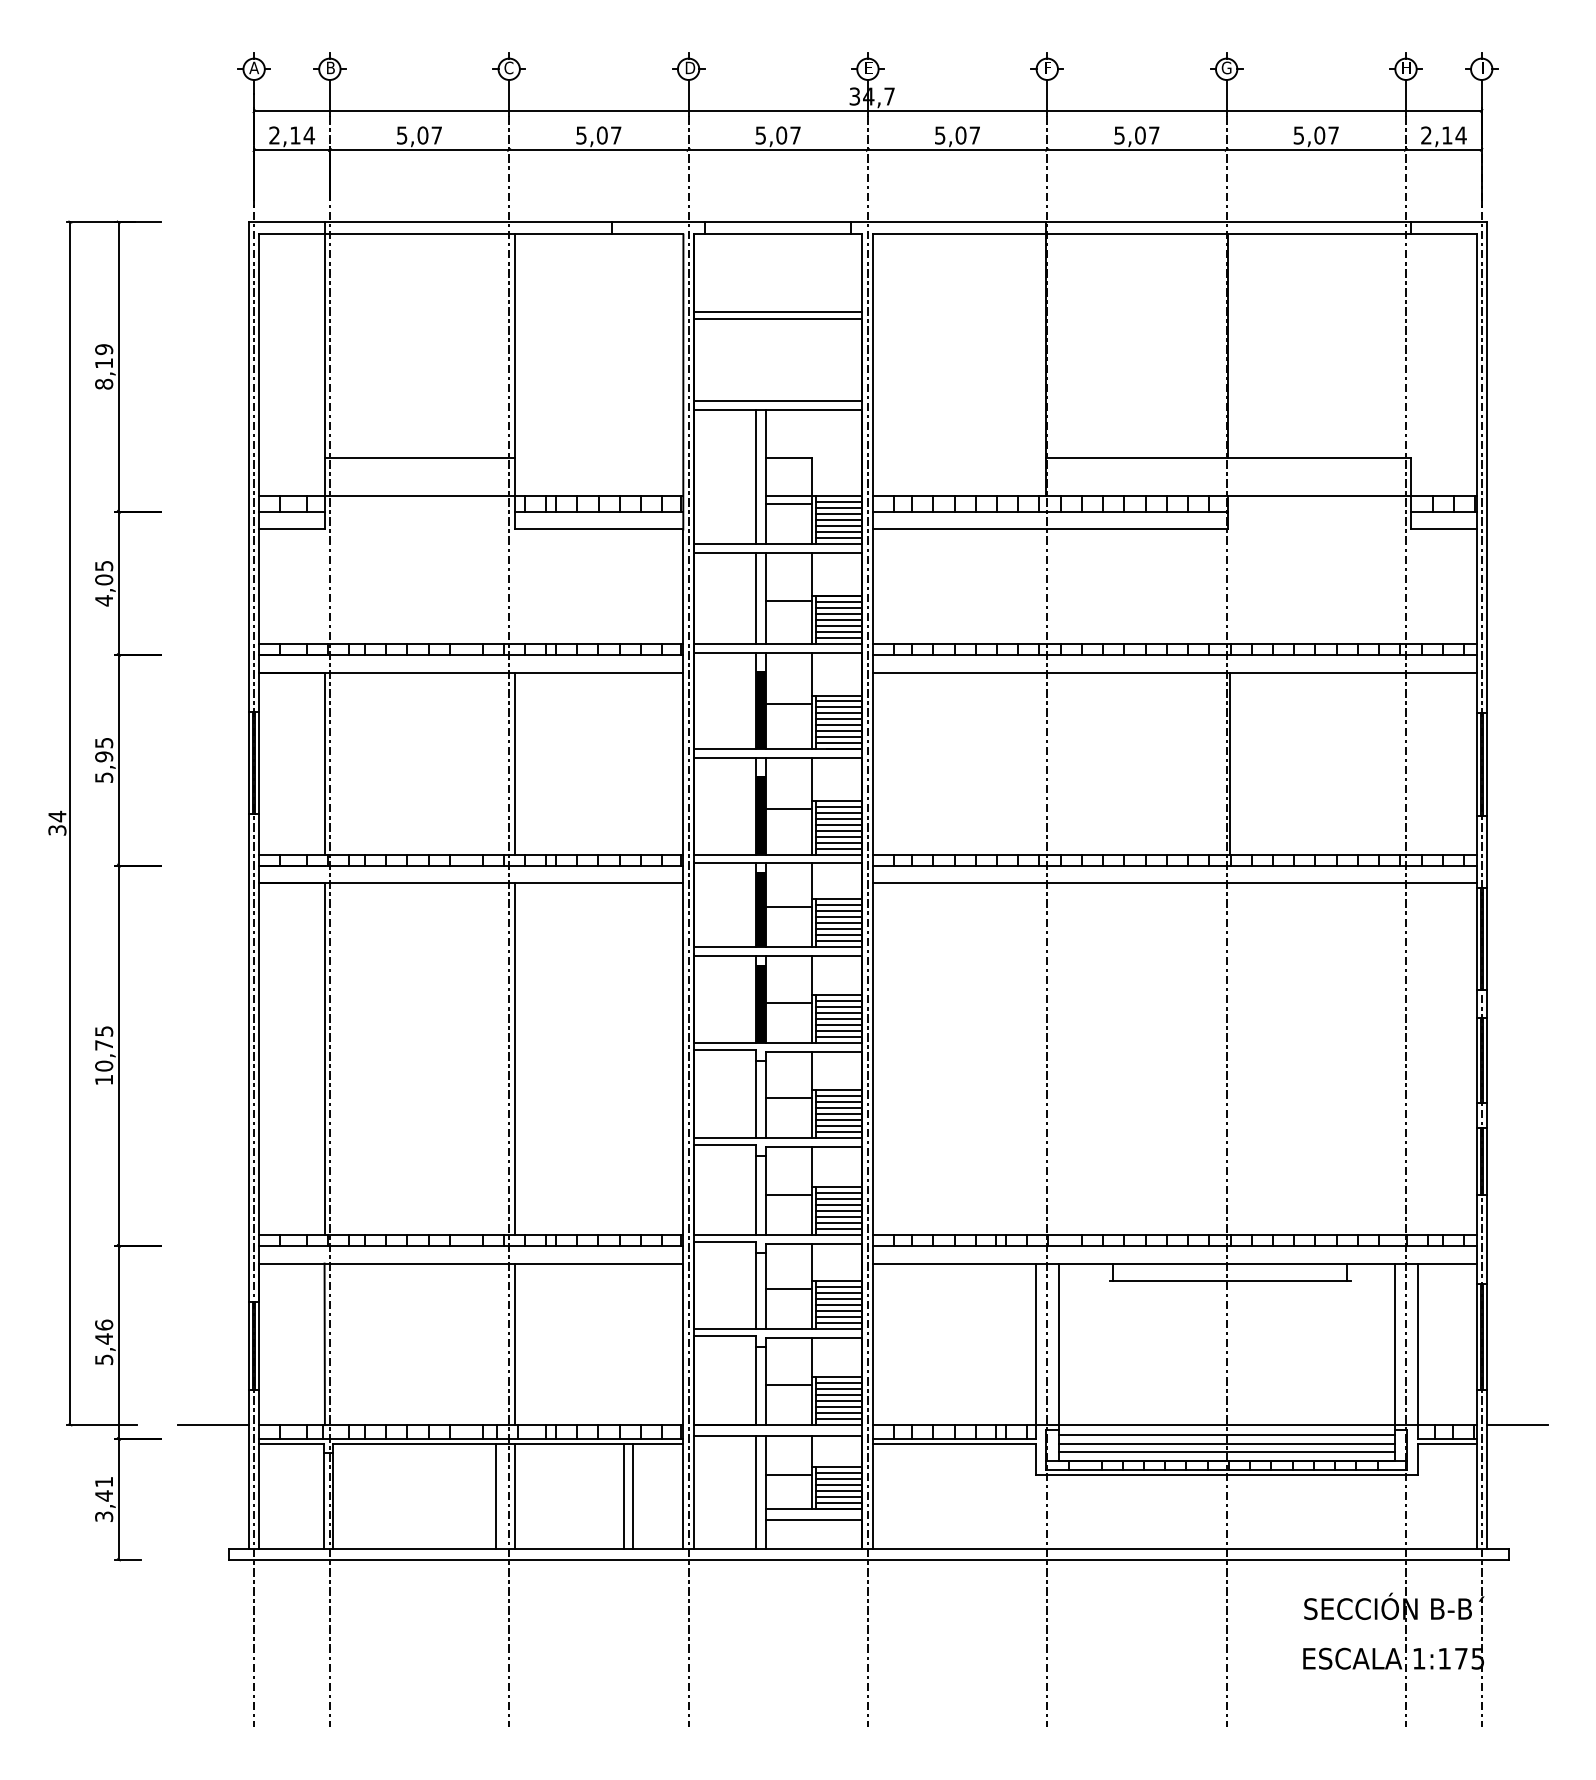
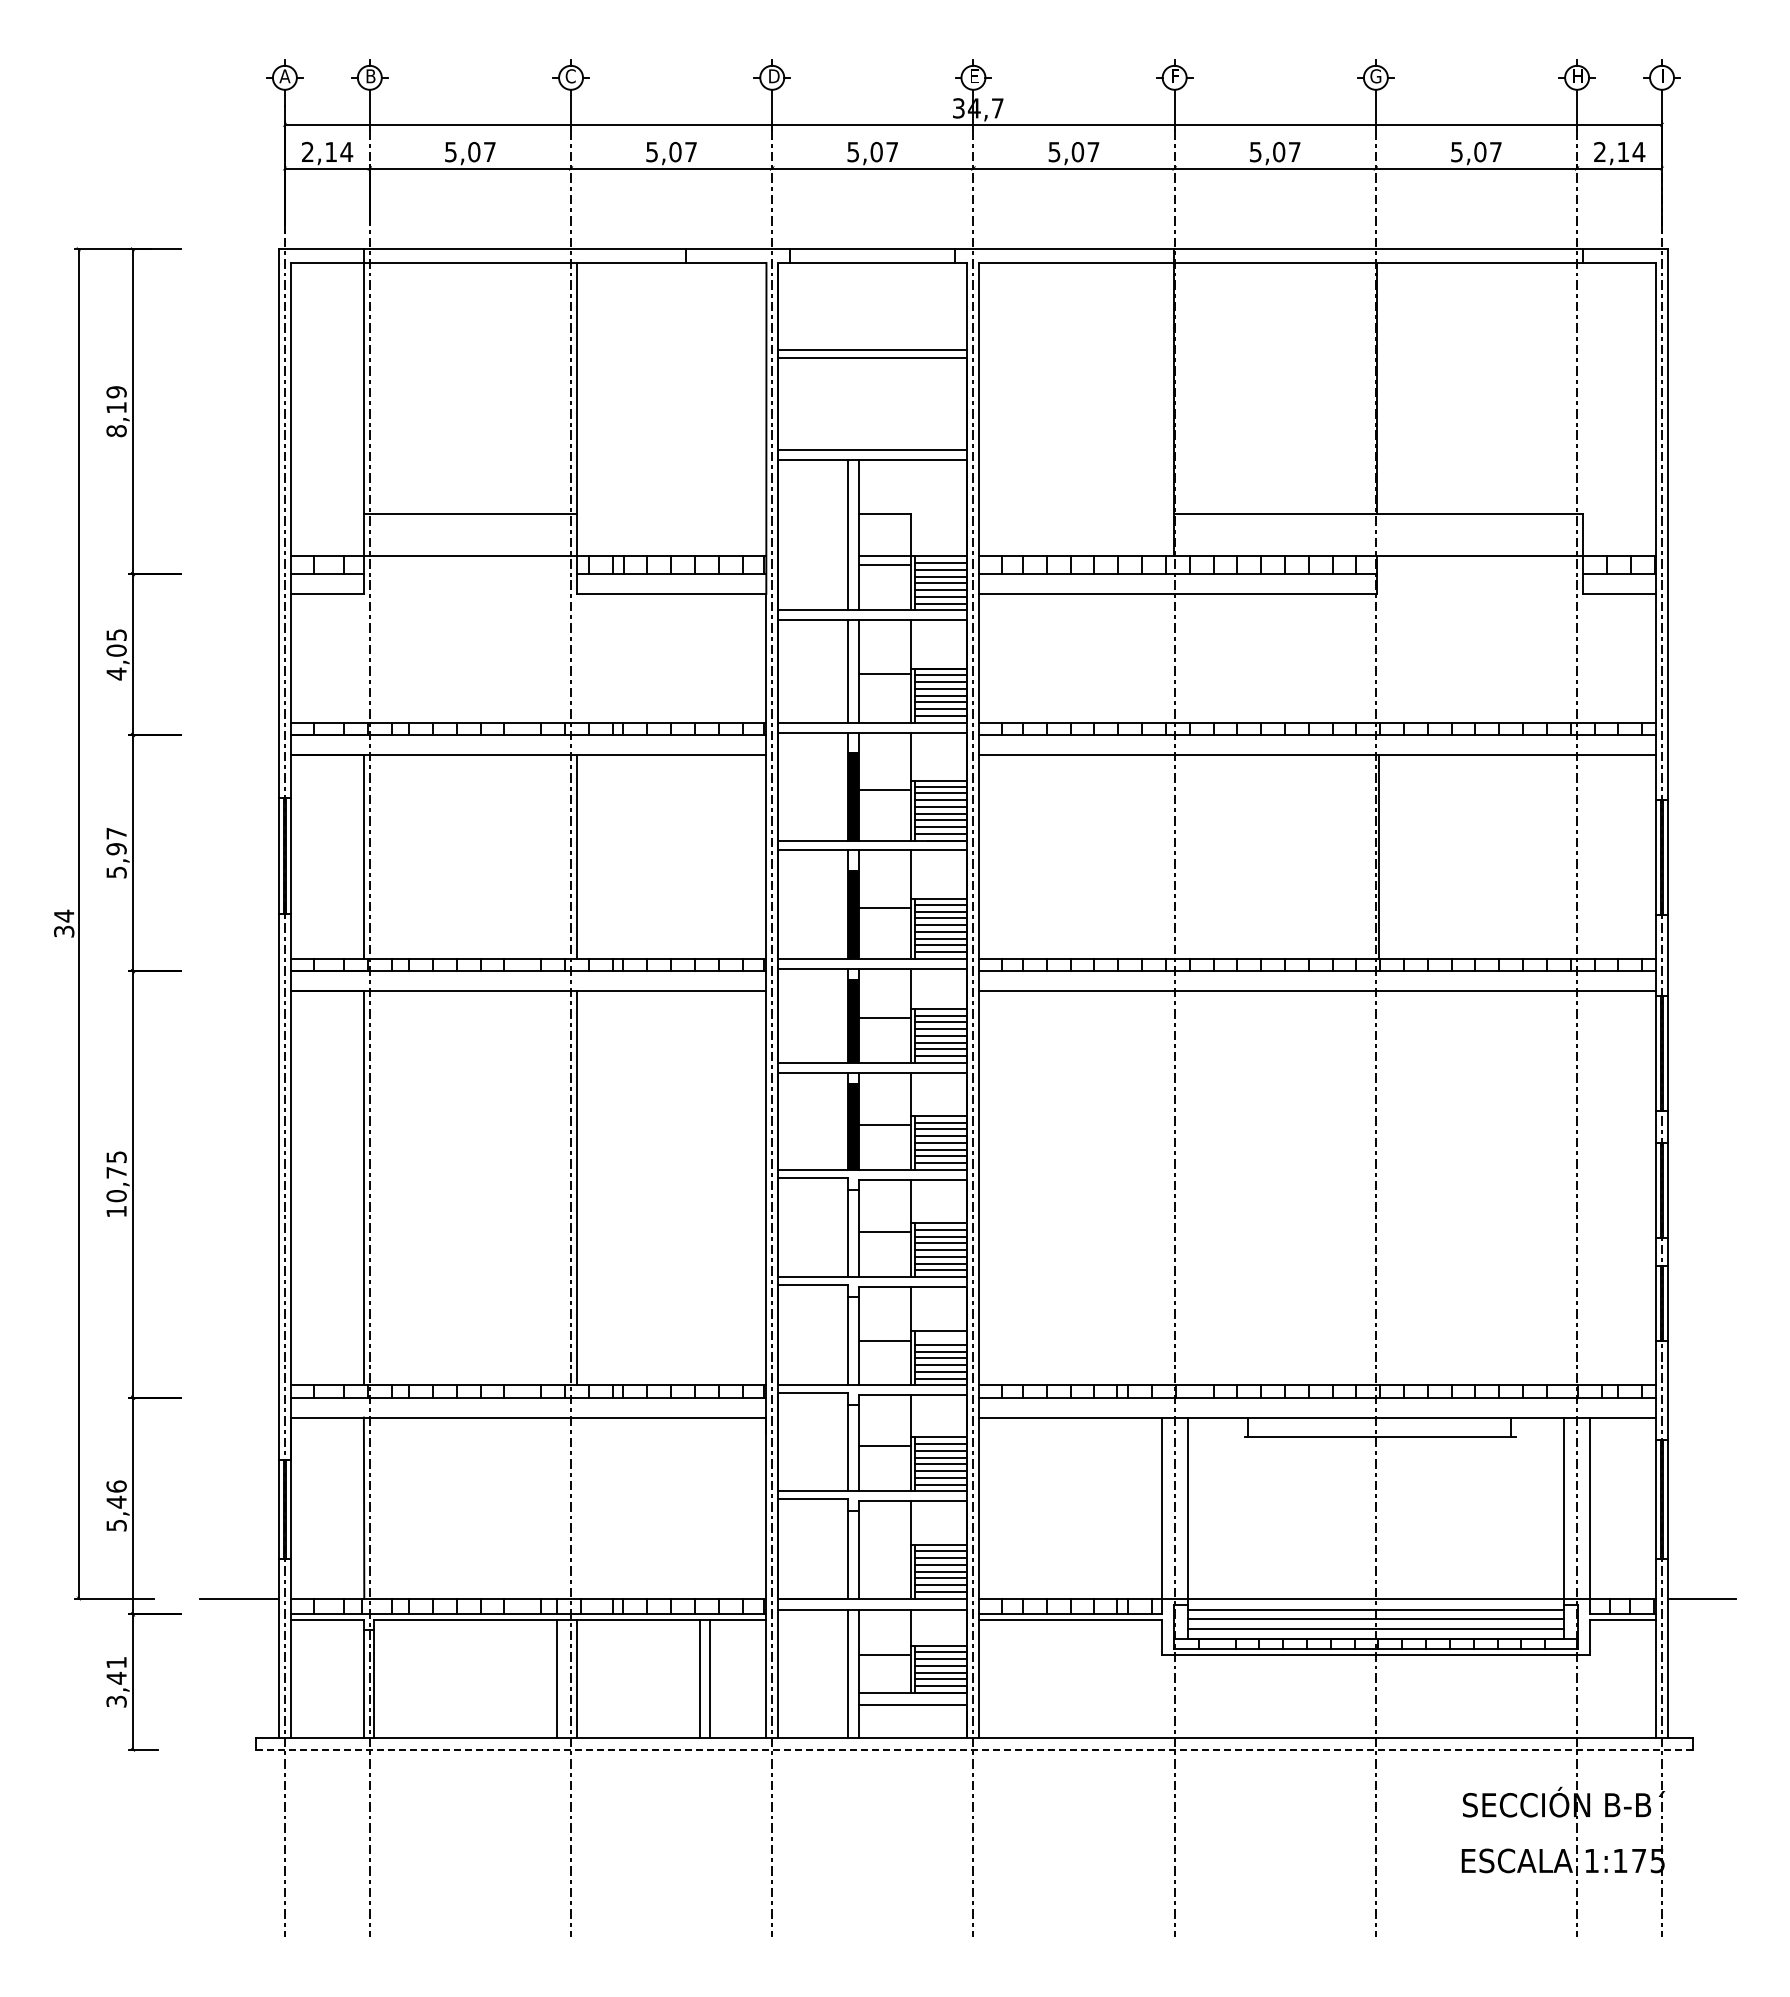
text: (104, 742) -> (116, 833), 5,95 -> 5,97
line: (838, 1193) -> (940, 1338), removed
line: (514, 1343) -> (577, 1507), removed
line: (789, 1384) -> (885, 1553), removed
line: (869, 1559) -> (975, 1749), solid -> dashed

